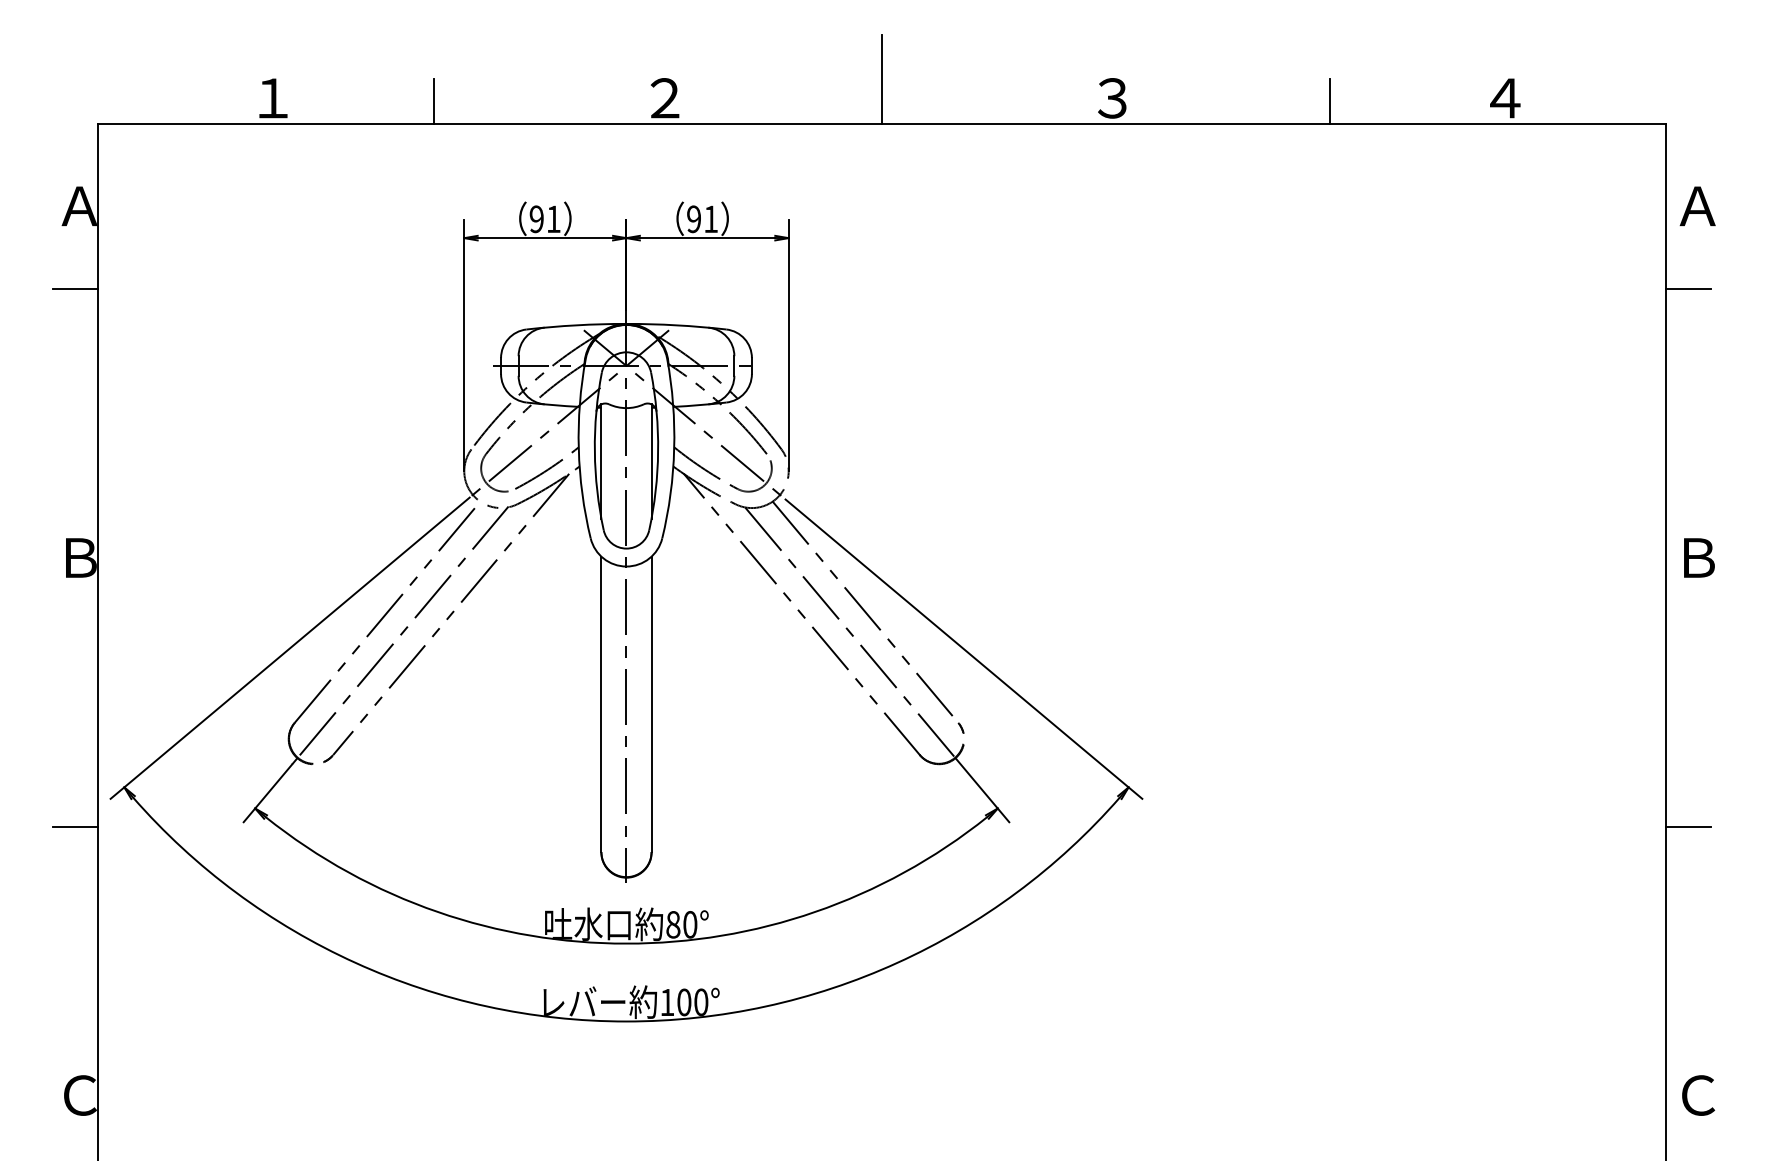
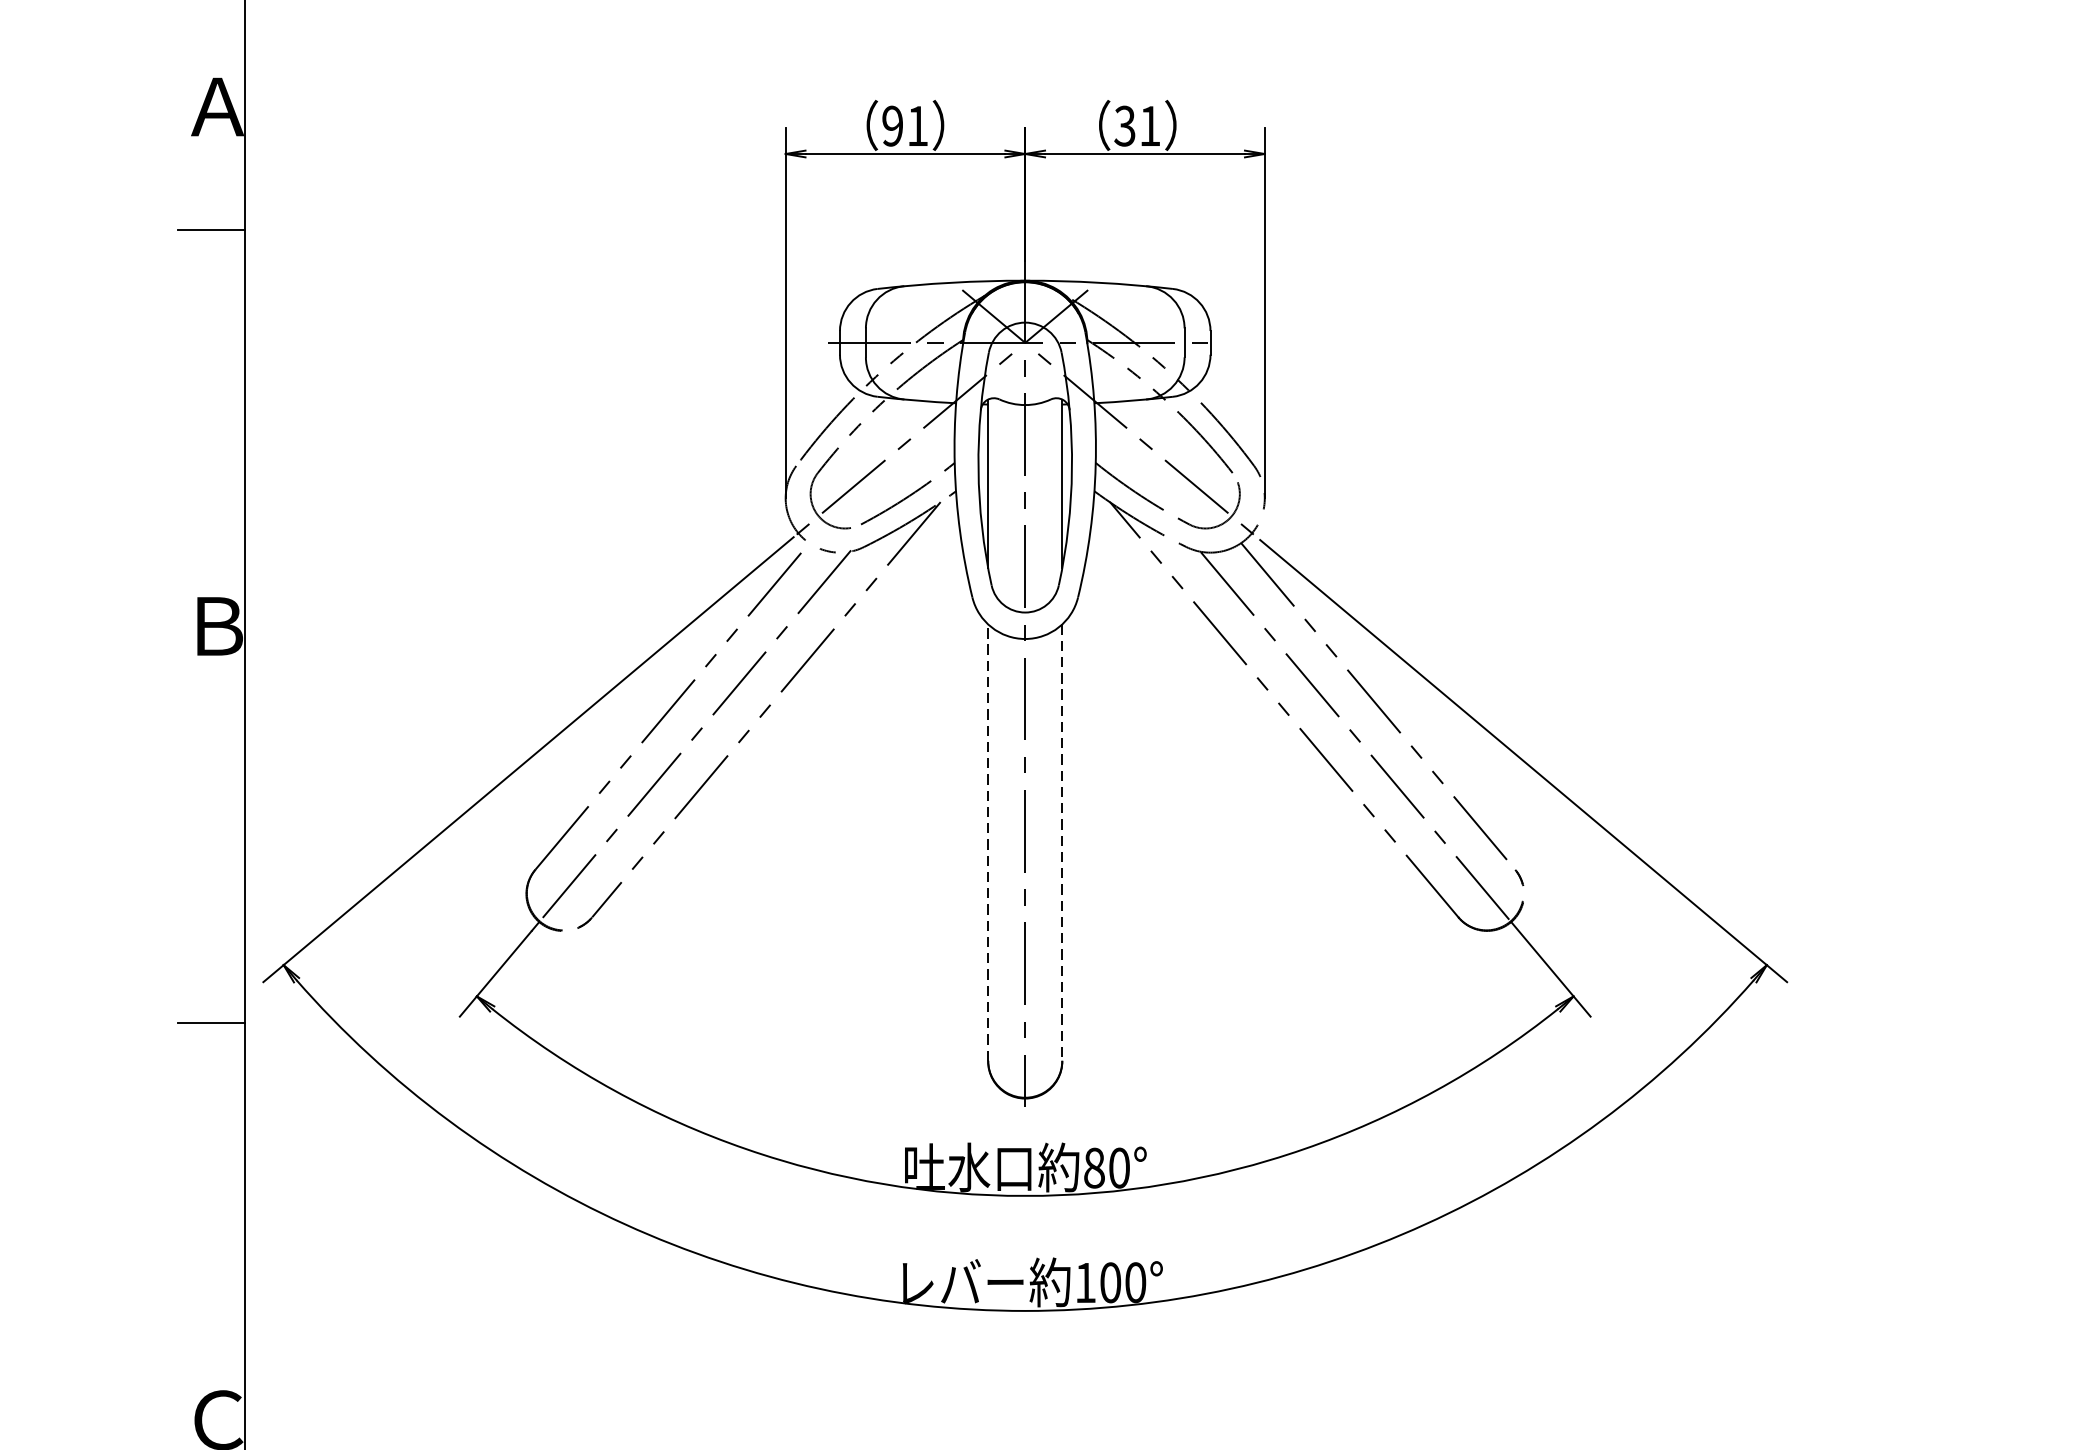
text: (693, 219) -> (1124, 126), 91 -> 31
line: (601, 704) -> (988, 842), solid -> dashed
line: (651, 704) -> (1062, 842), solid -> dashed

